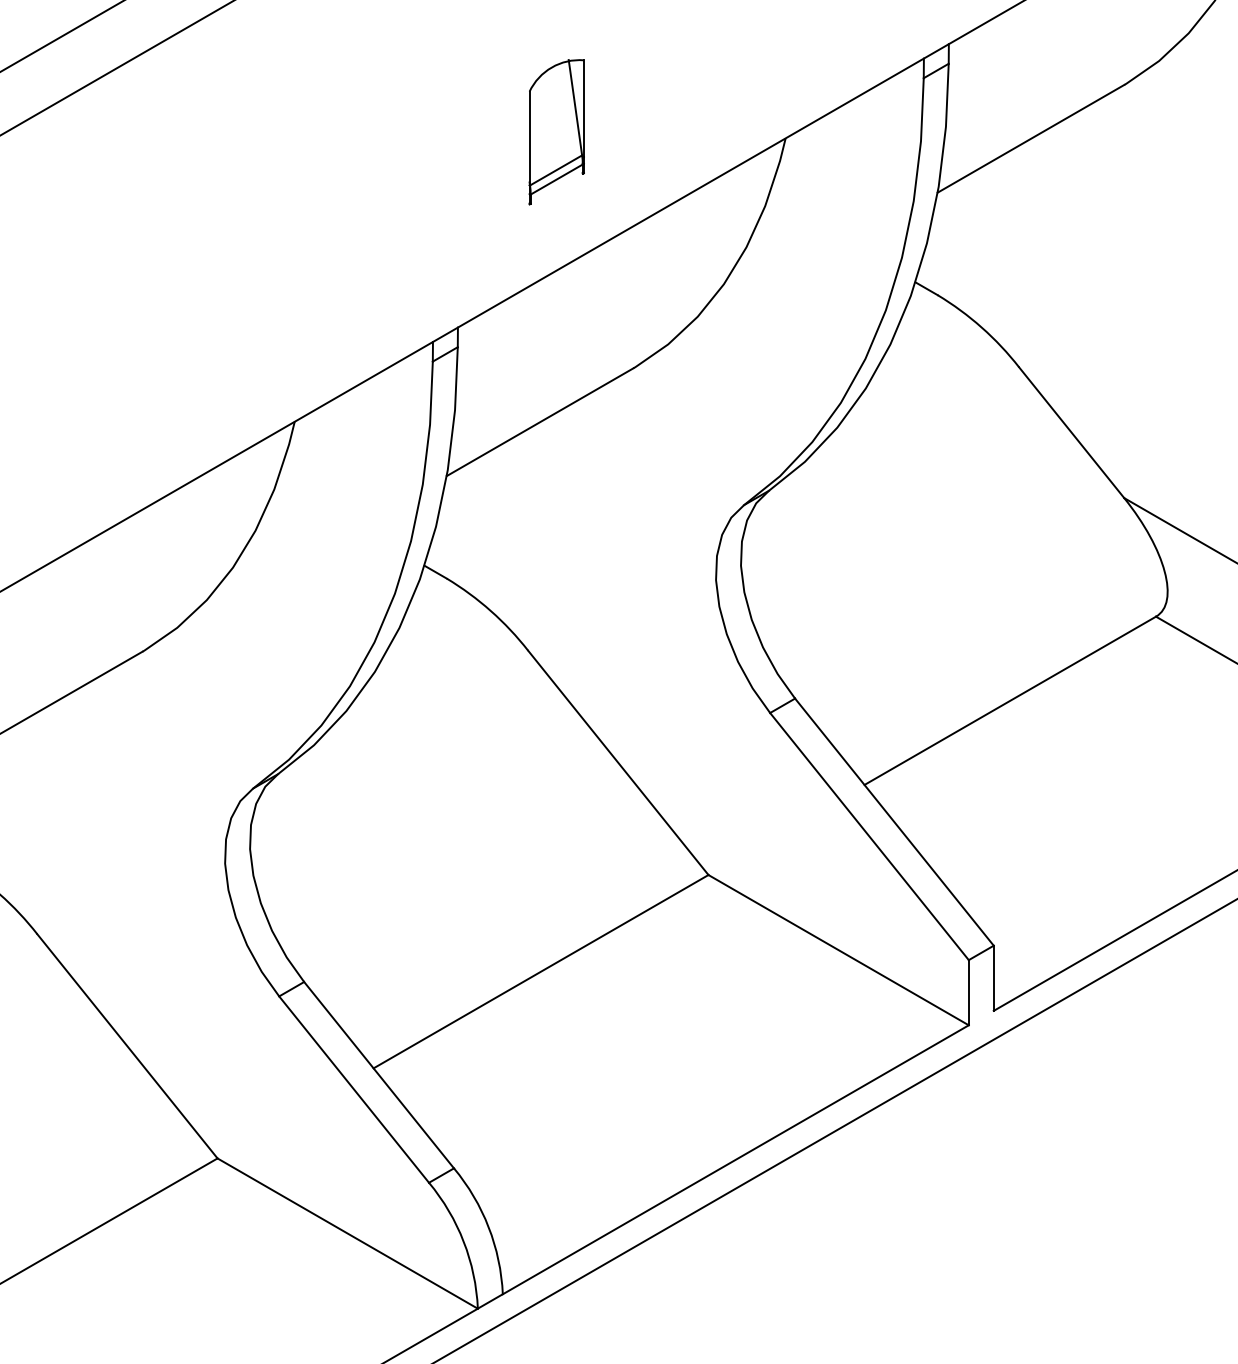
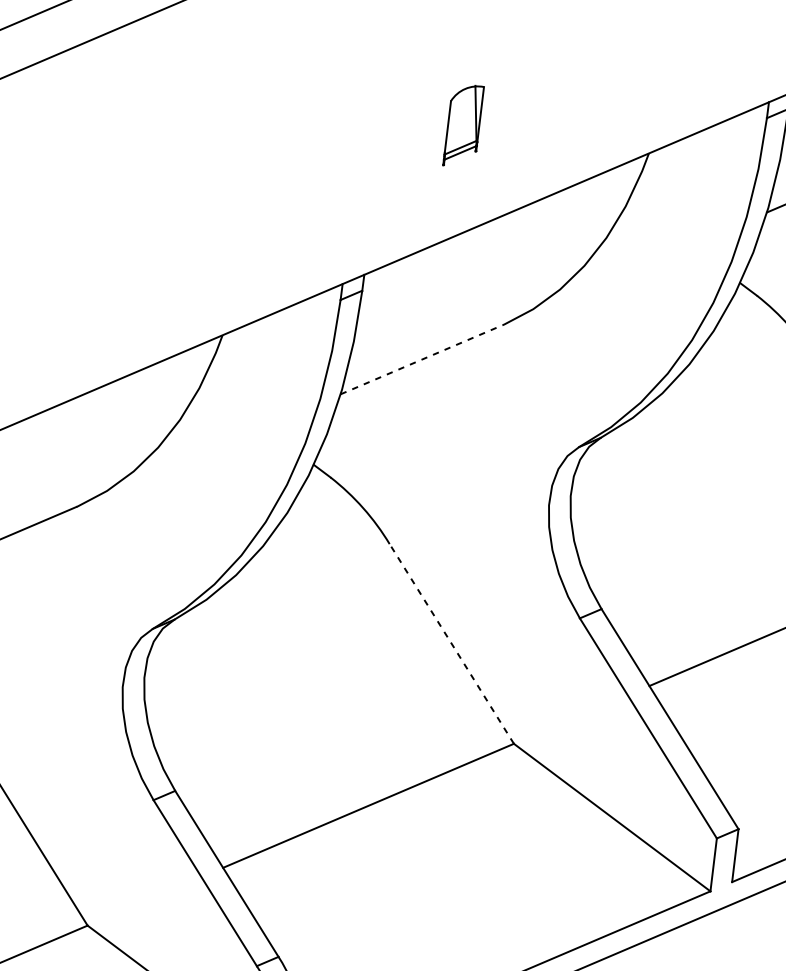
part: (556, 132) -> (463, 126), size x0.7
line: (540, 422) -> (422, 360), solid -> dashed
line: (618, 762) -> (451, 643), solid -> dashed

